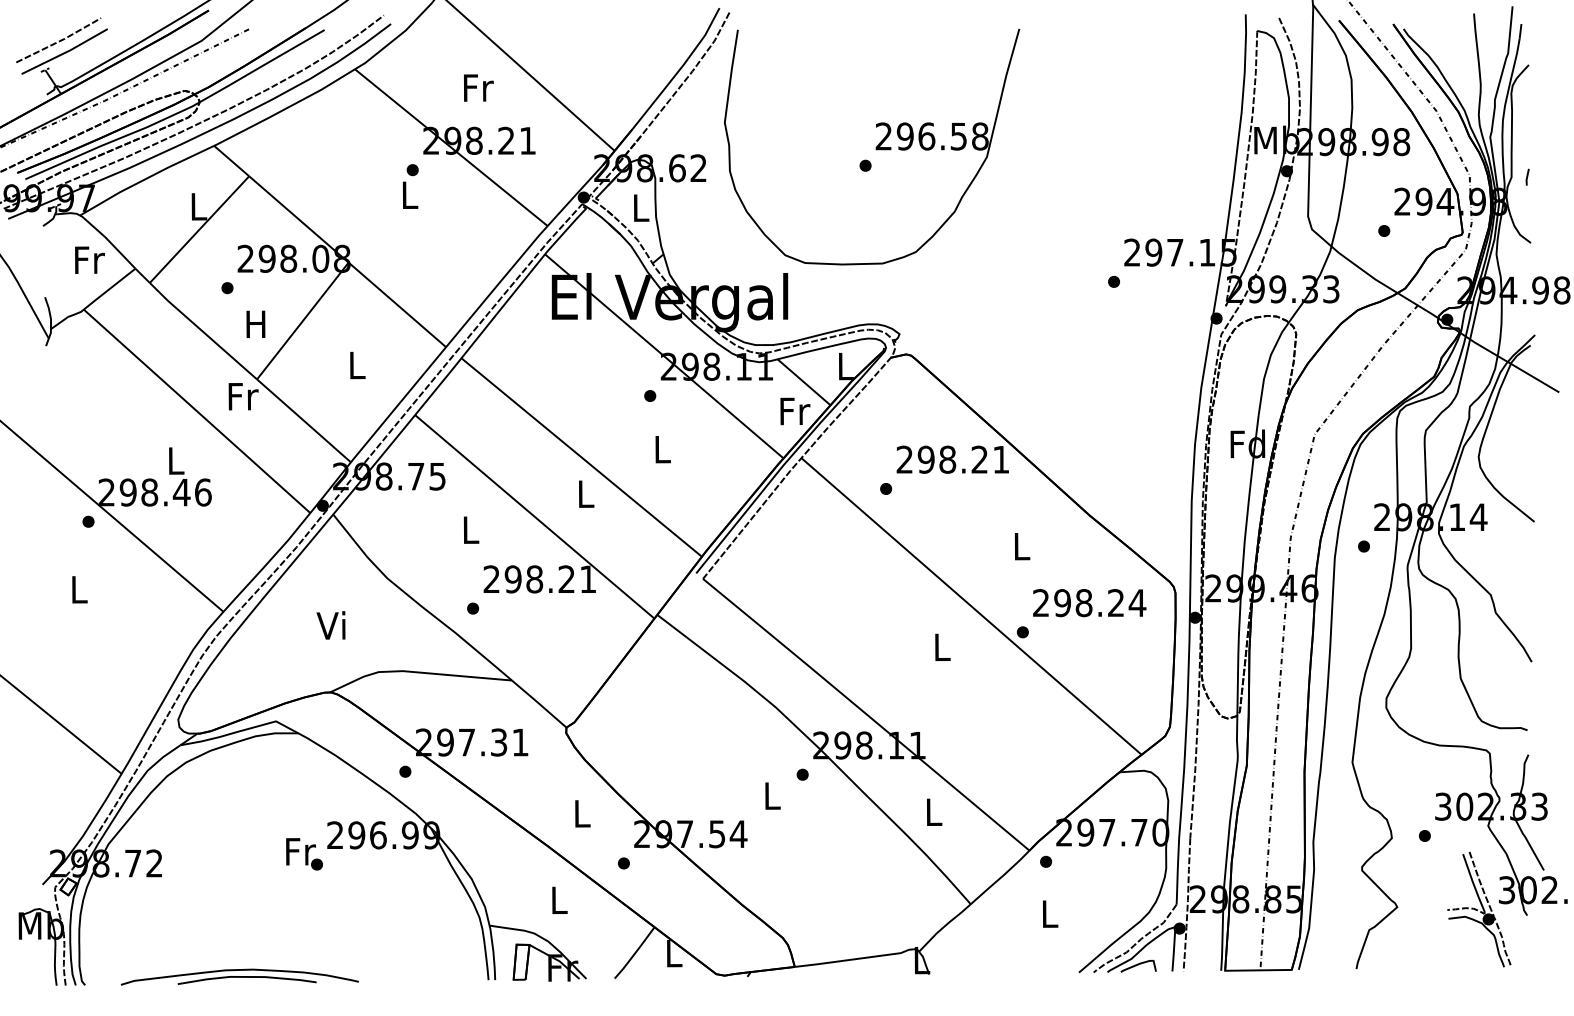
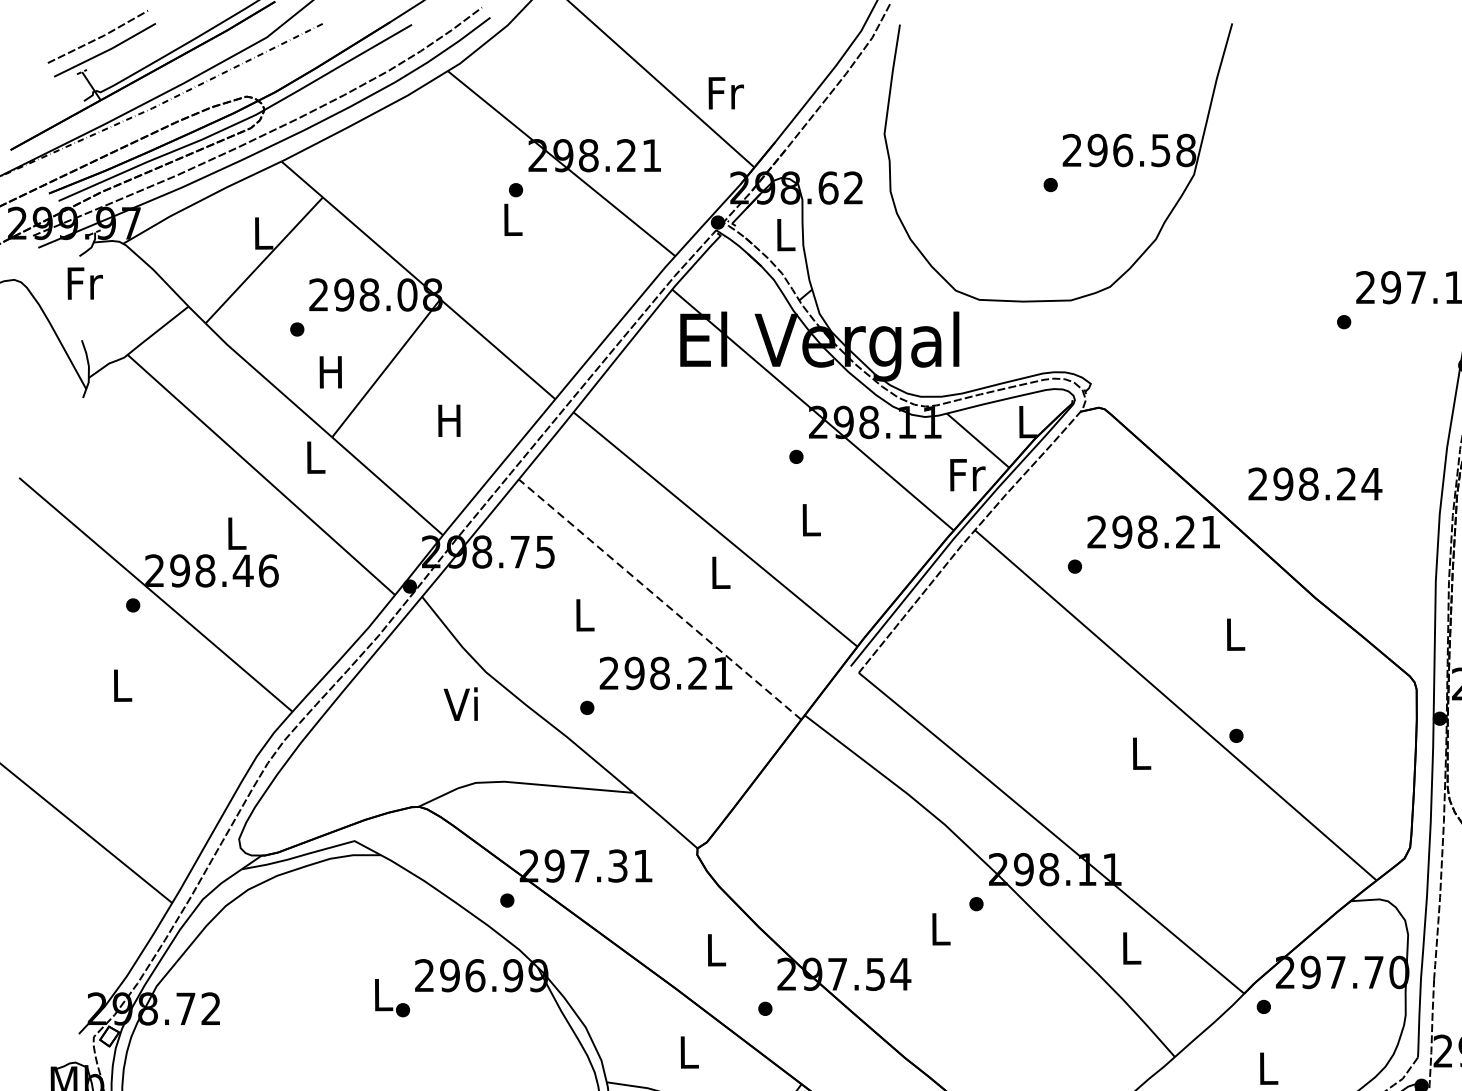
text: (478, 87) -> (725, 92), moved
text: (89, 259) -> (84, 282), moved
text: (356, 365) -> (449, 420), L -> H
text: (243, 396) -> (316, 457), Fr -> L
line: (534, 516) -> (659, 599), solid -> dashed
text: (1089, 603) -> (1315, 484), moved
text: (330, 625) -> (460, 704), moved
text: (300, 851) -> (383, 994), Fr -> L

